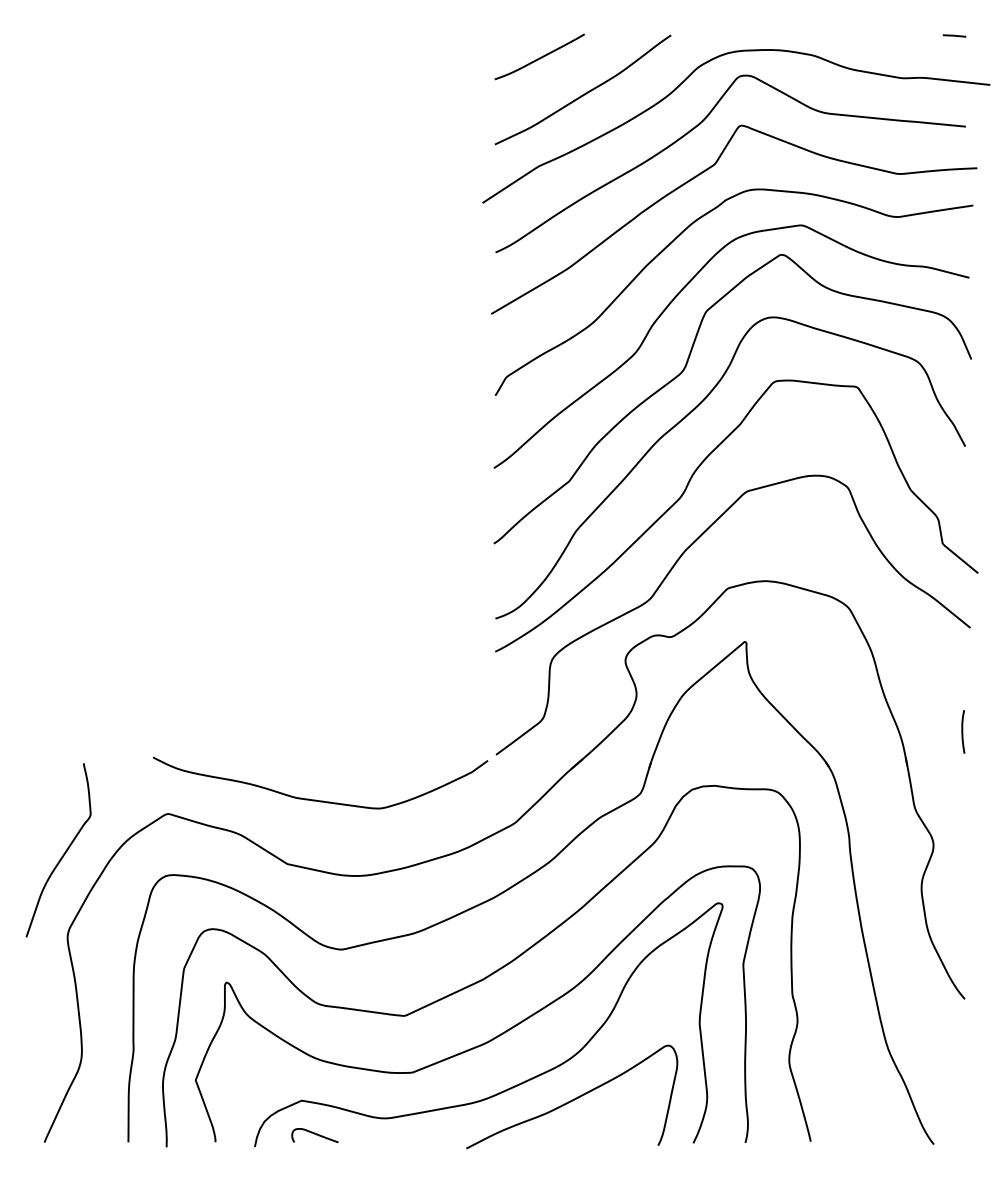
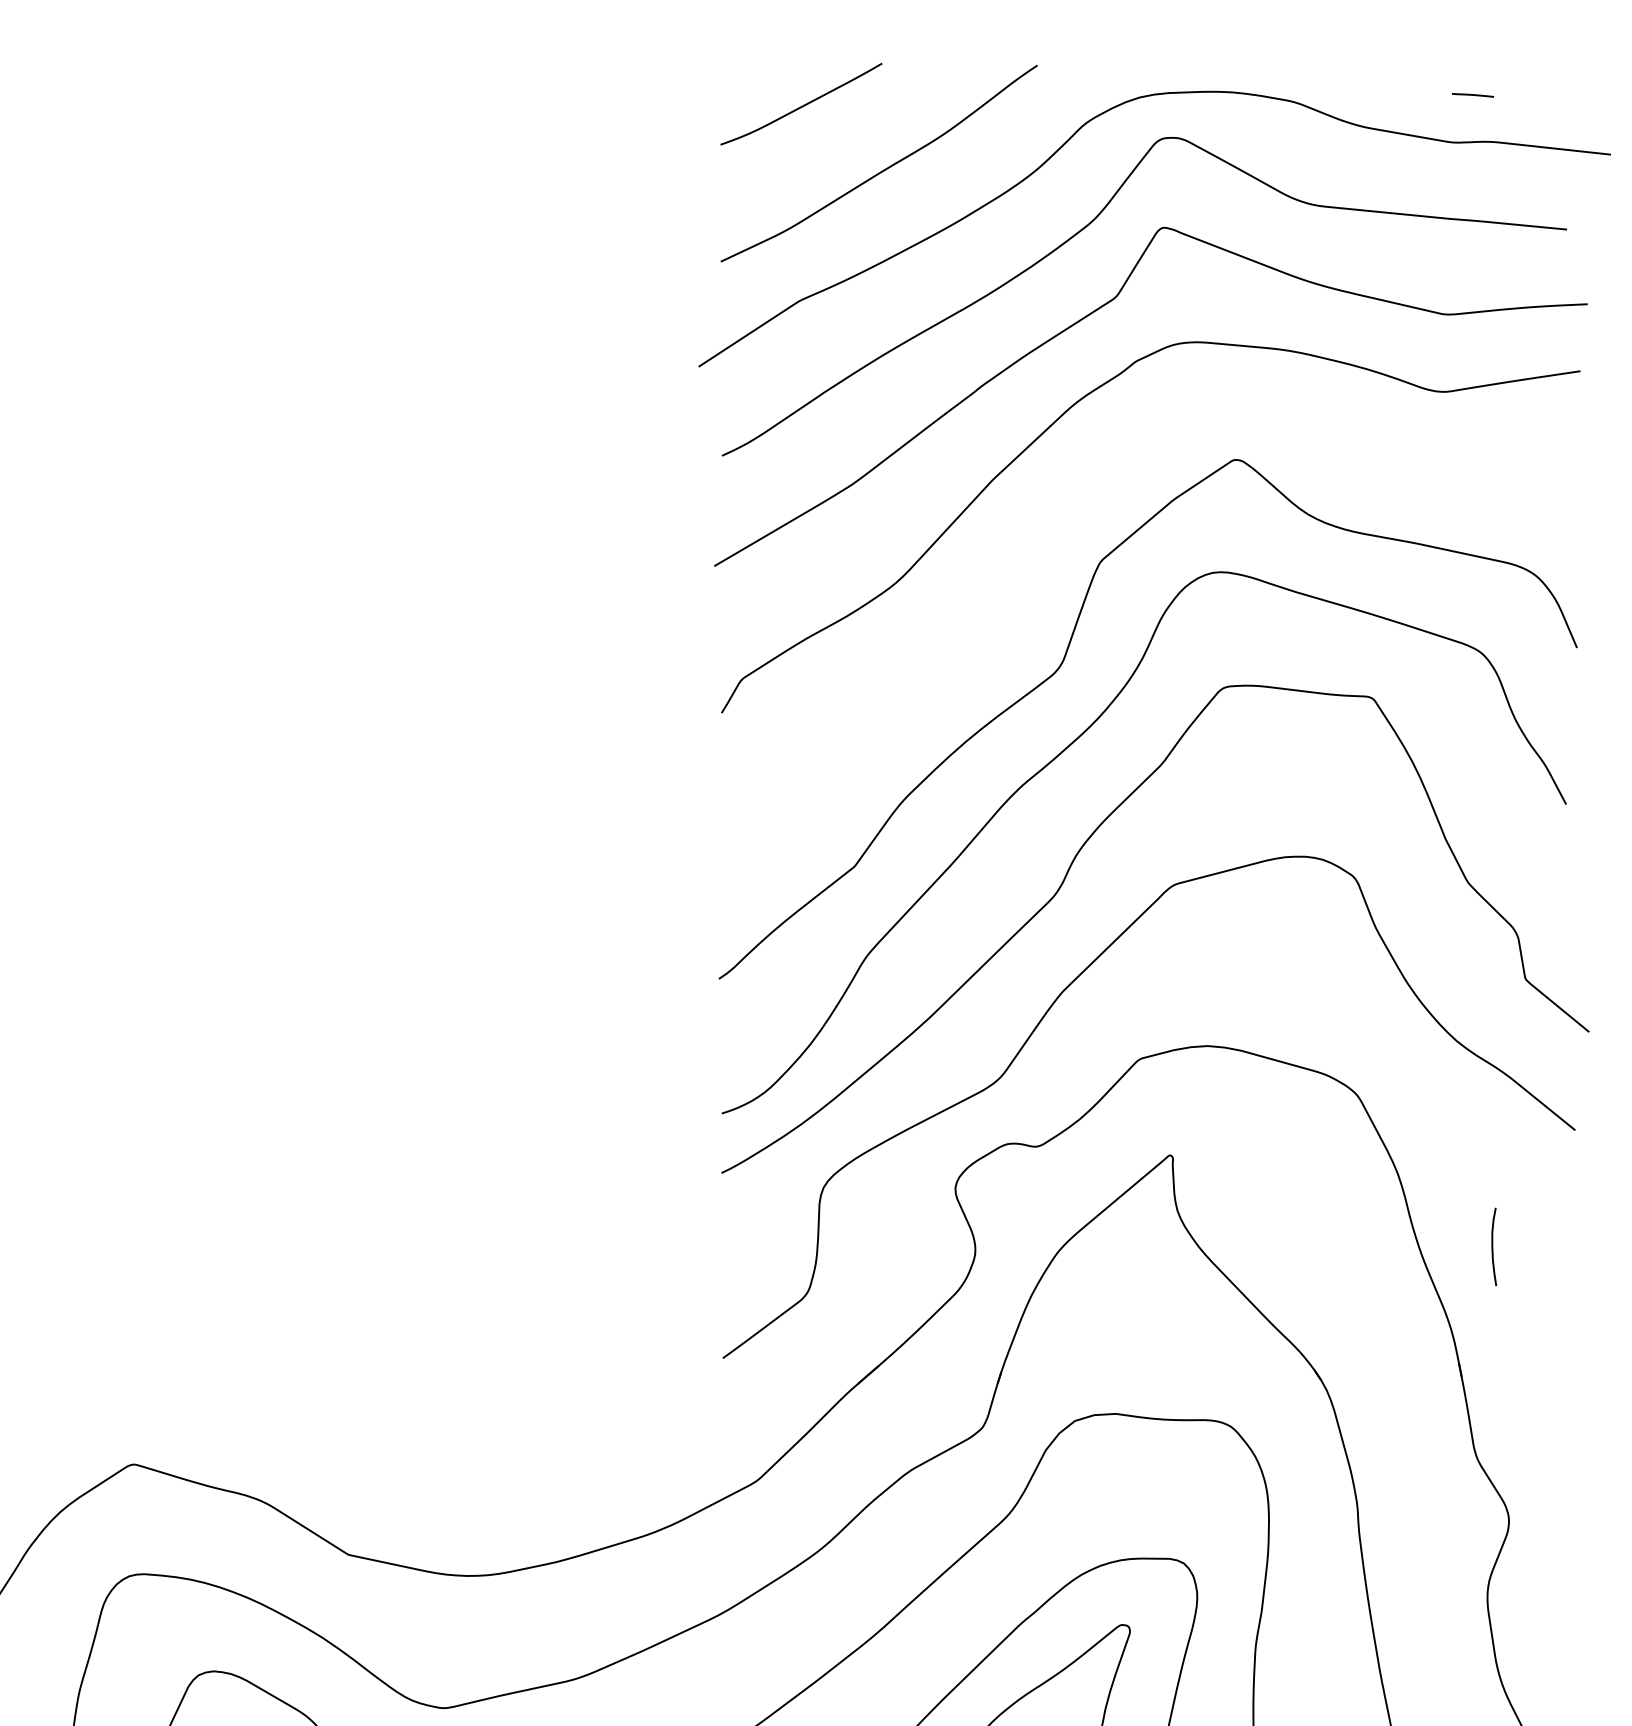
line: (954, 35) -> (1472, 94), moved
curve: (679, 294) -> (1052, 531), removed
curve: (963, 731) -> (1494, 1246), moved
curve: (316, 799) -> (400, 1438), removed

